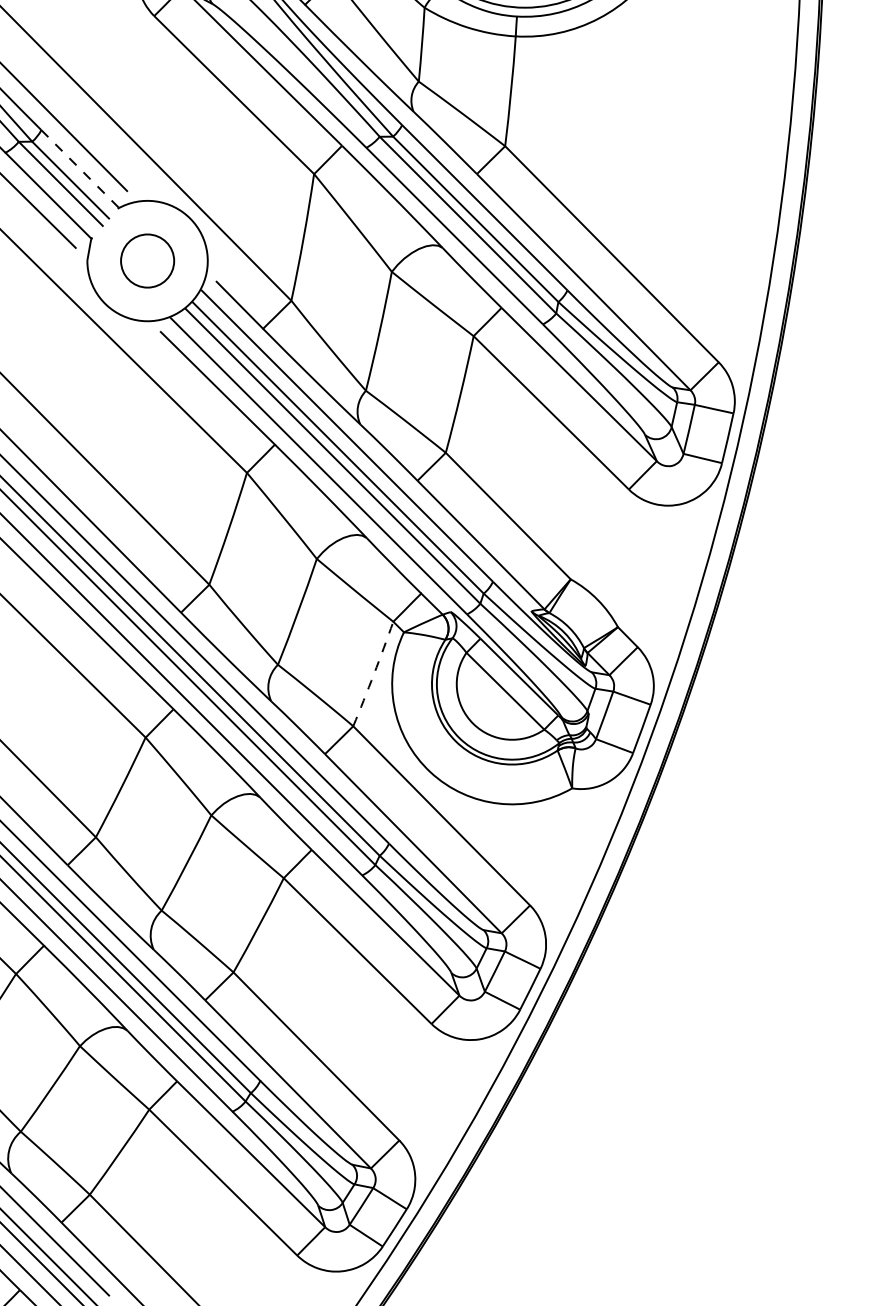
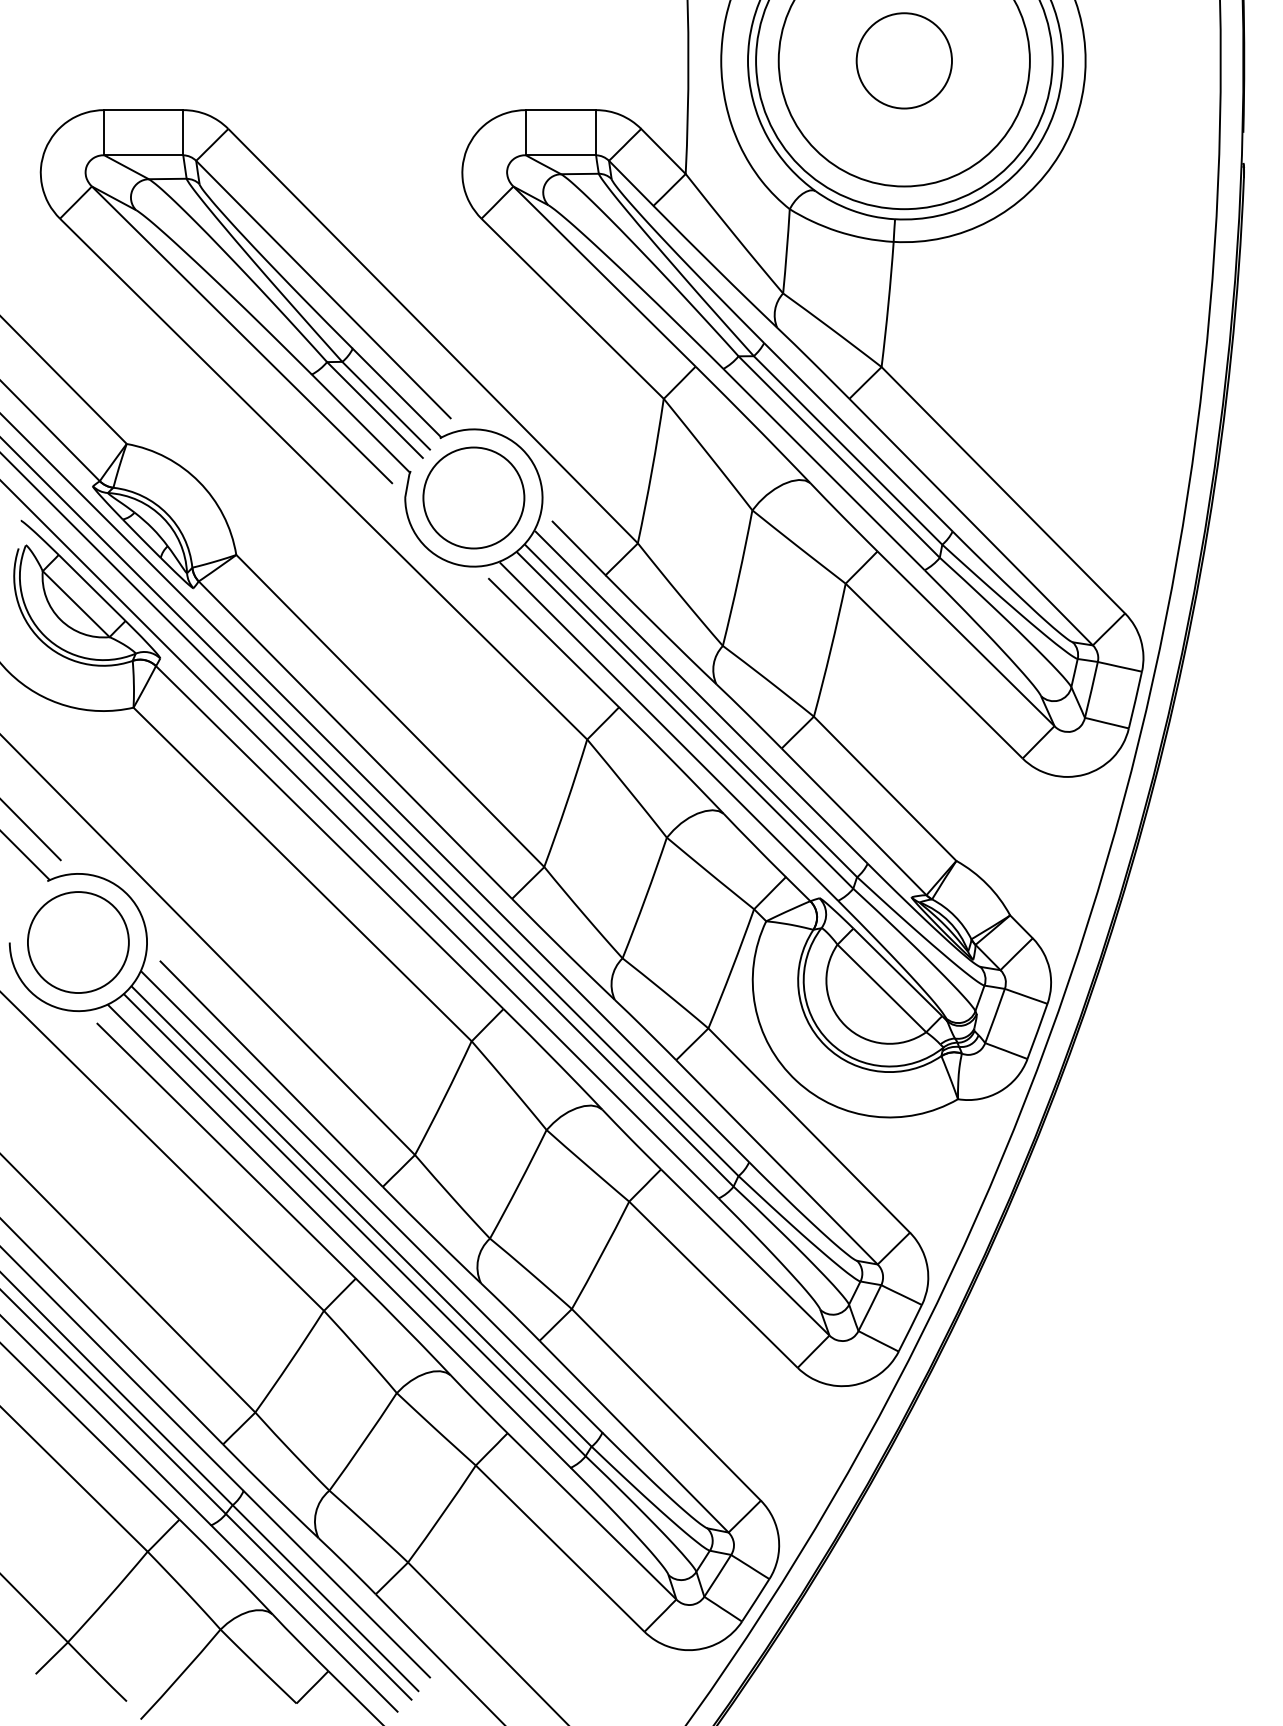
line: (79, 169) -> (396, 393), dashed -> solid
circle: (147, 260) -> (473, 497), size x1.67
arc: (374, 674) -> (732, 969), dashed -> solid

